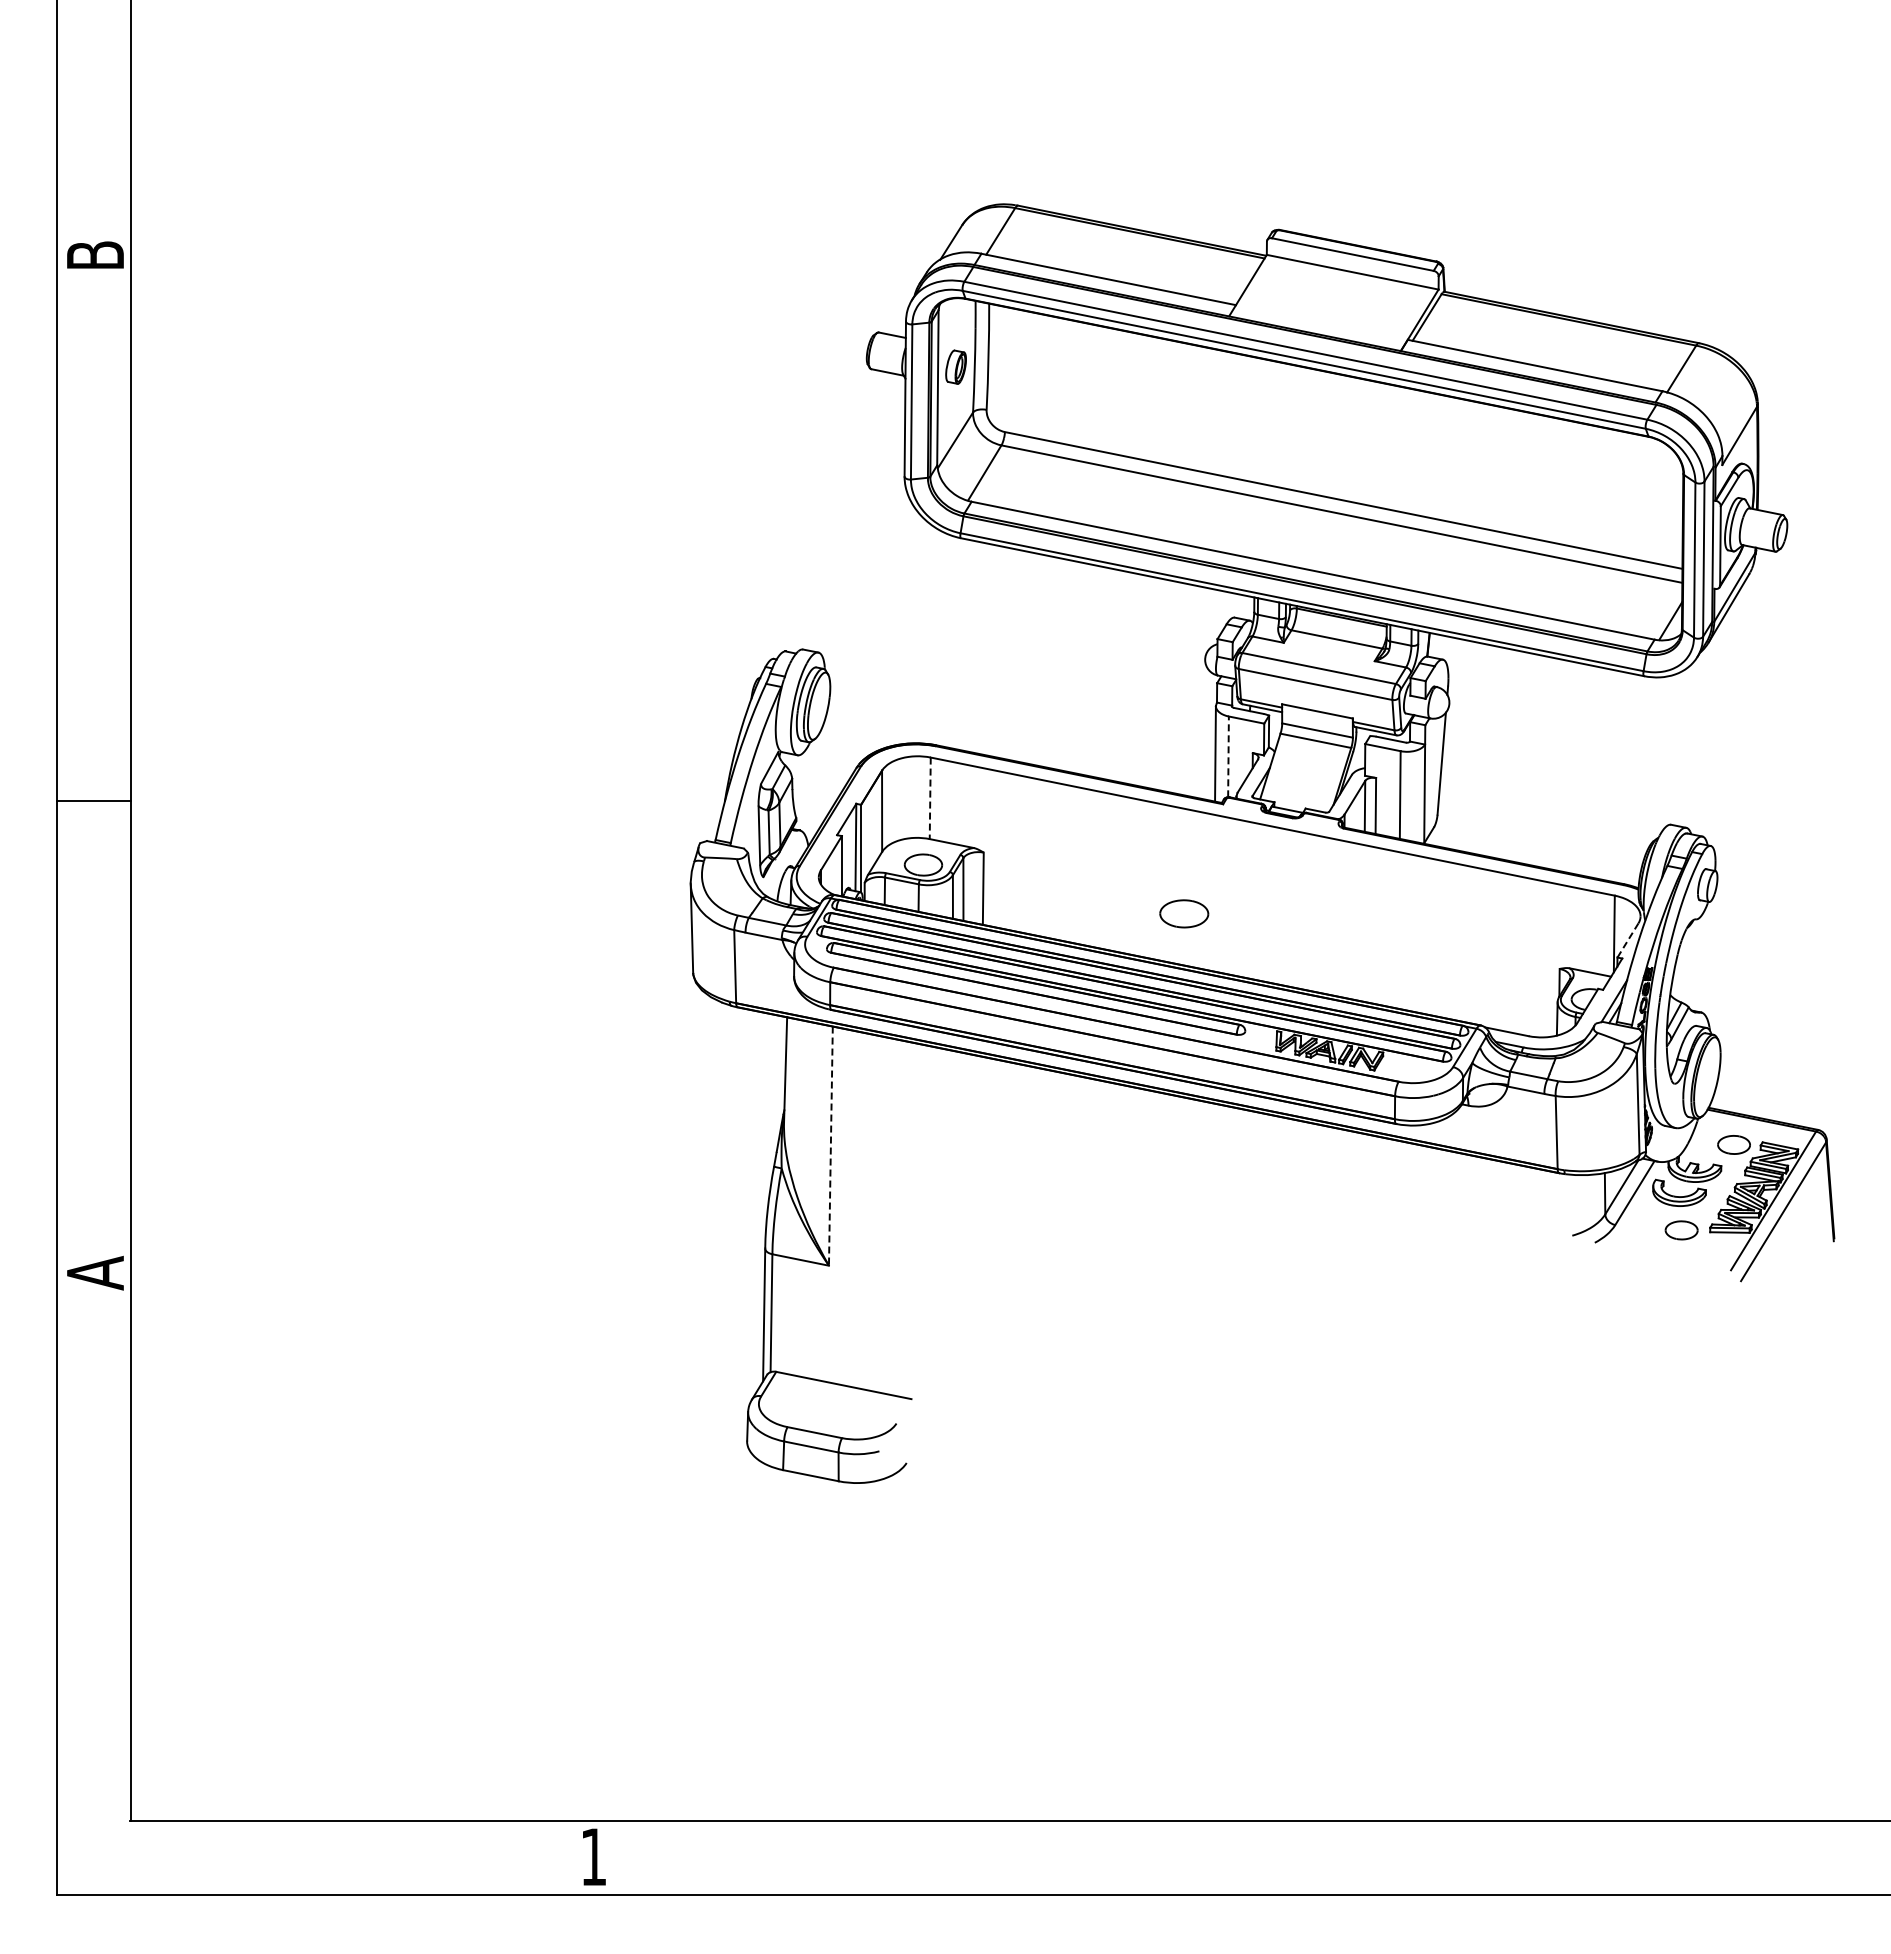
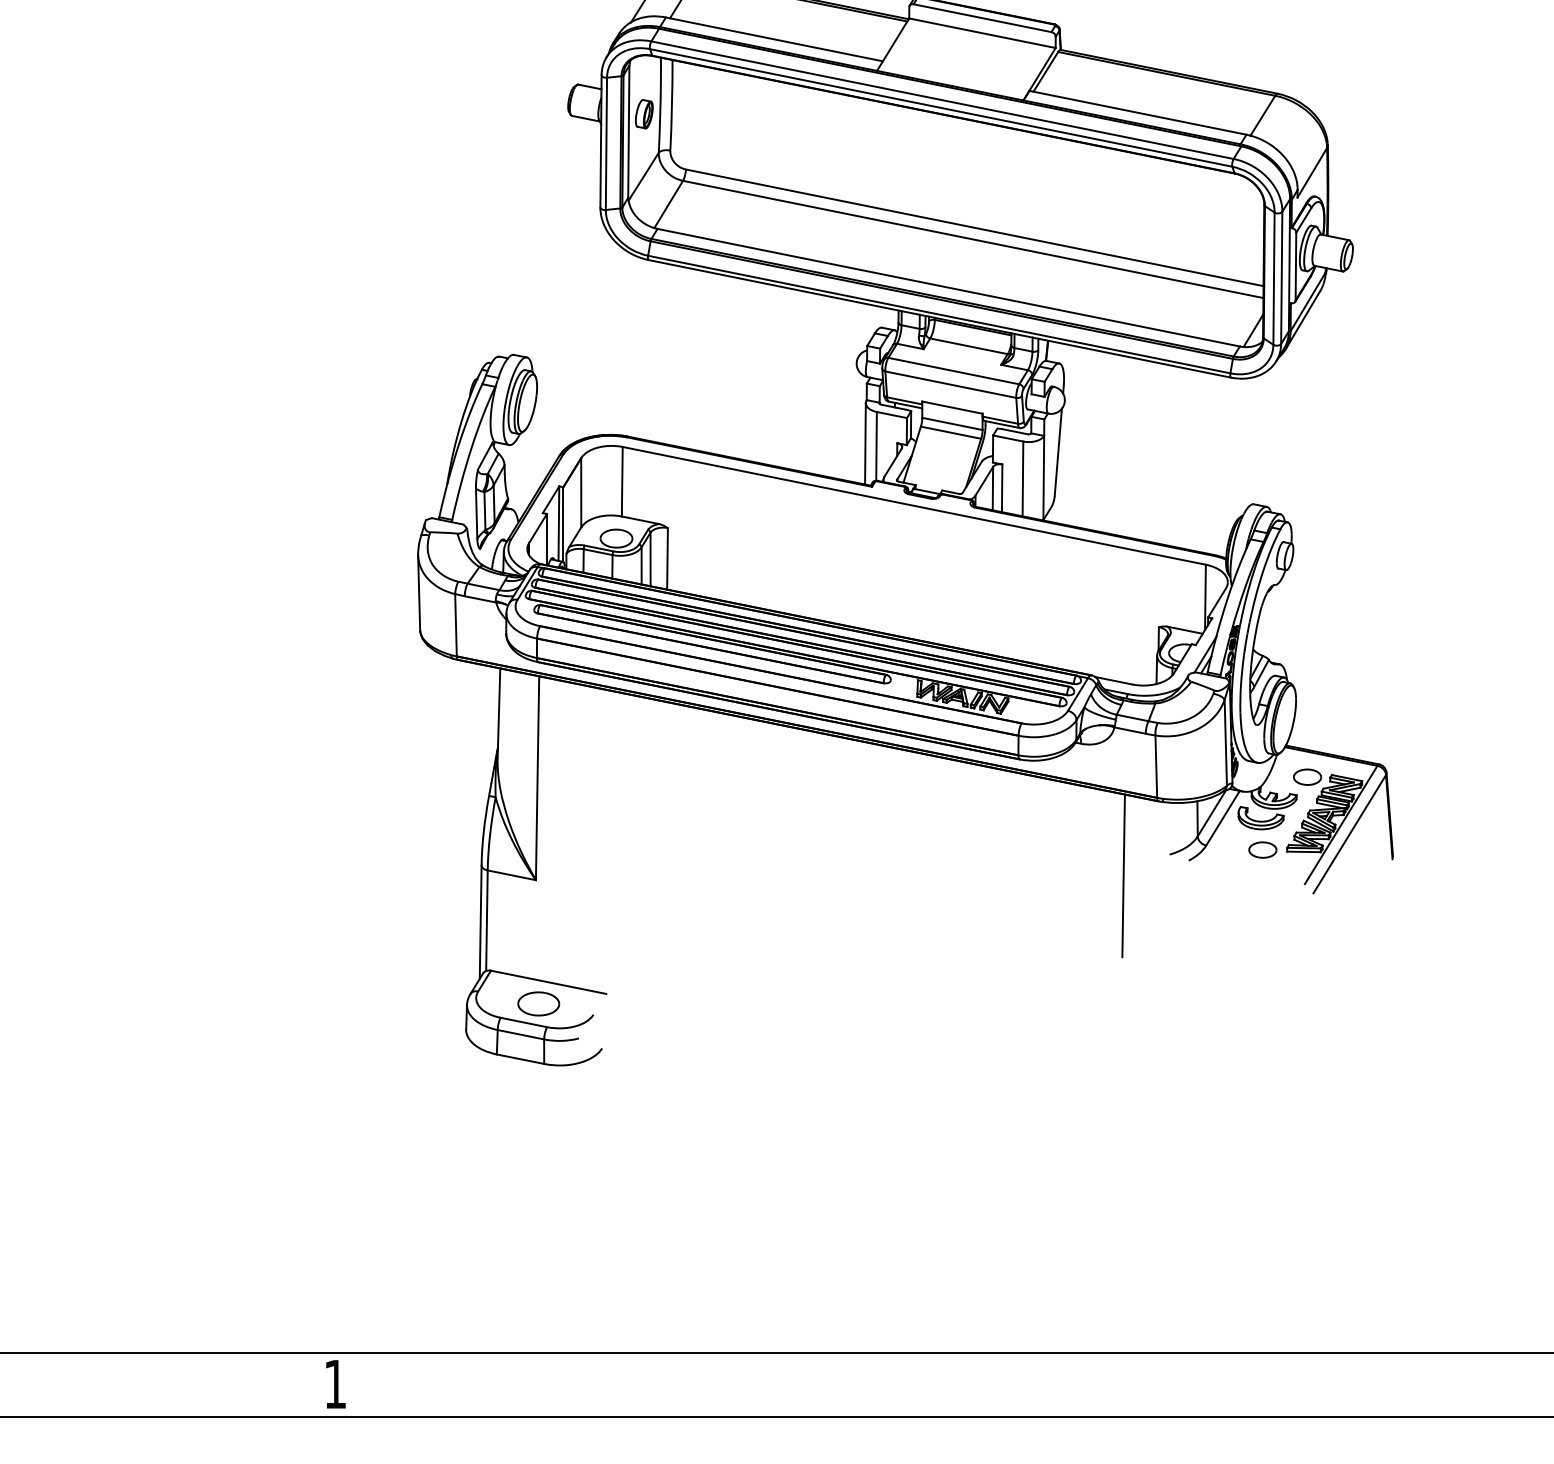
line: (1228, 756) -> (876, 446), dashed -> solid
line: (930, 798) -> (622, 481), dashed -> solid
part: (1184, 913) -> (538, 1003), moved
line: (1627, 940) -> (1216, 602), dashed -> solid
line: (830, 1146) -> (537, 778), dashed -> solid
line: (1517, 1260) -> (1122, 875), added

